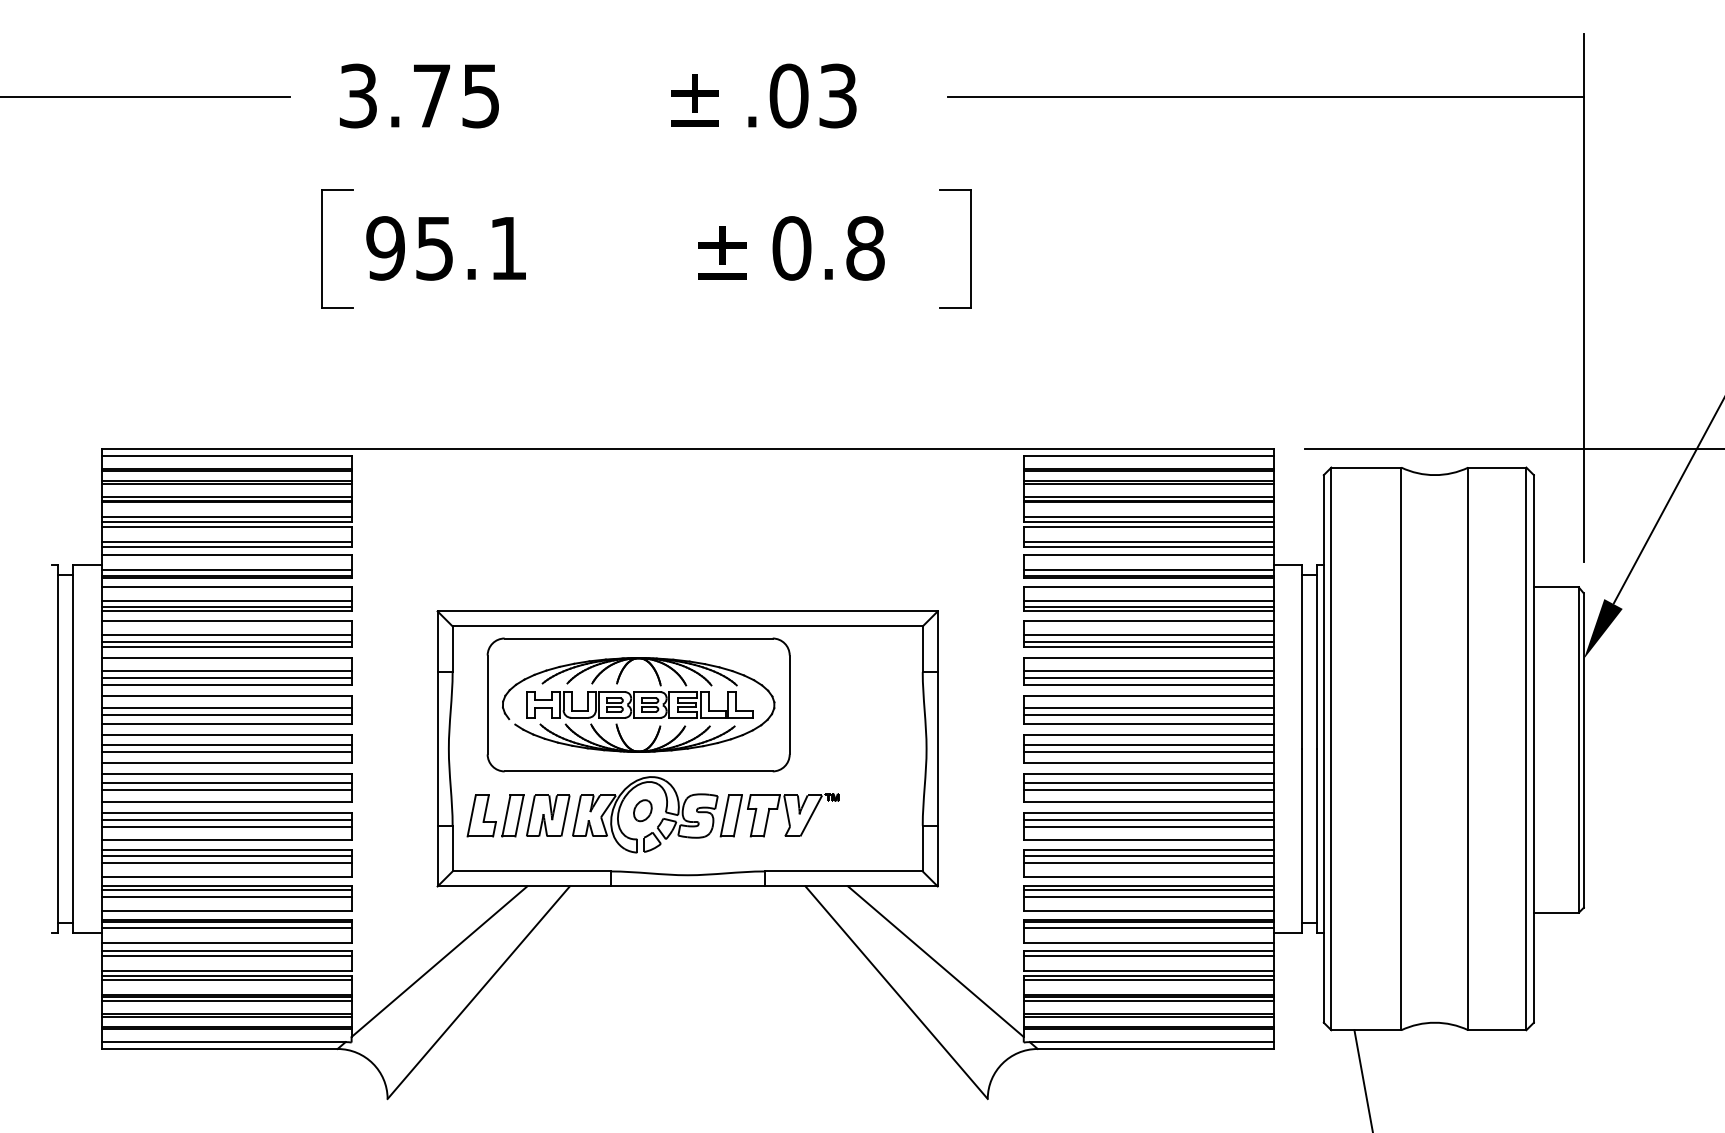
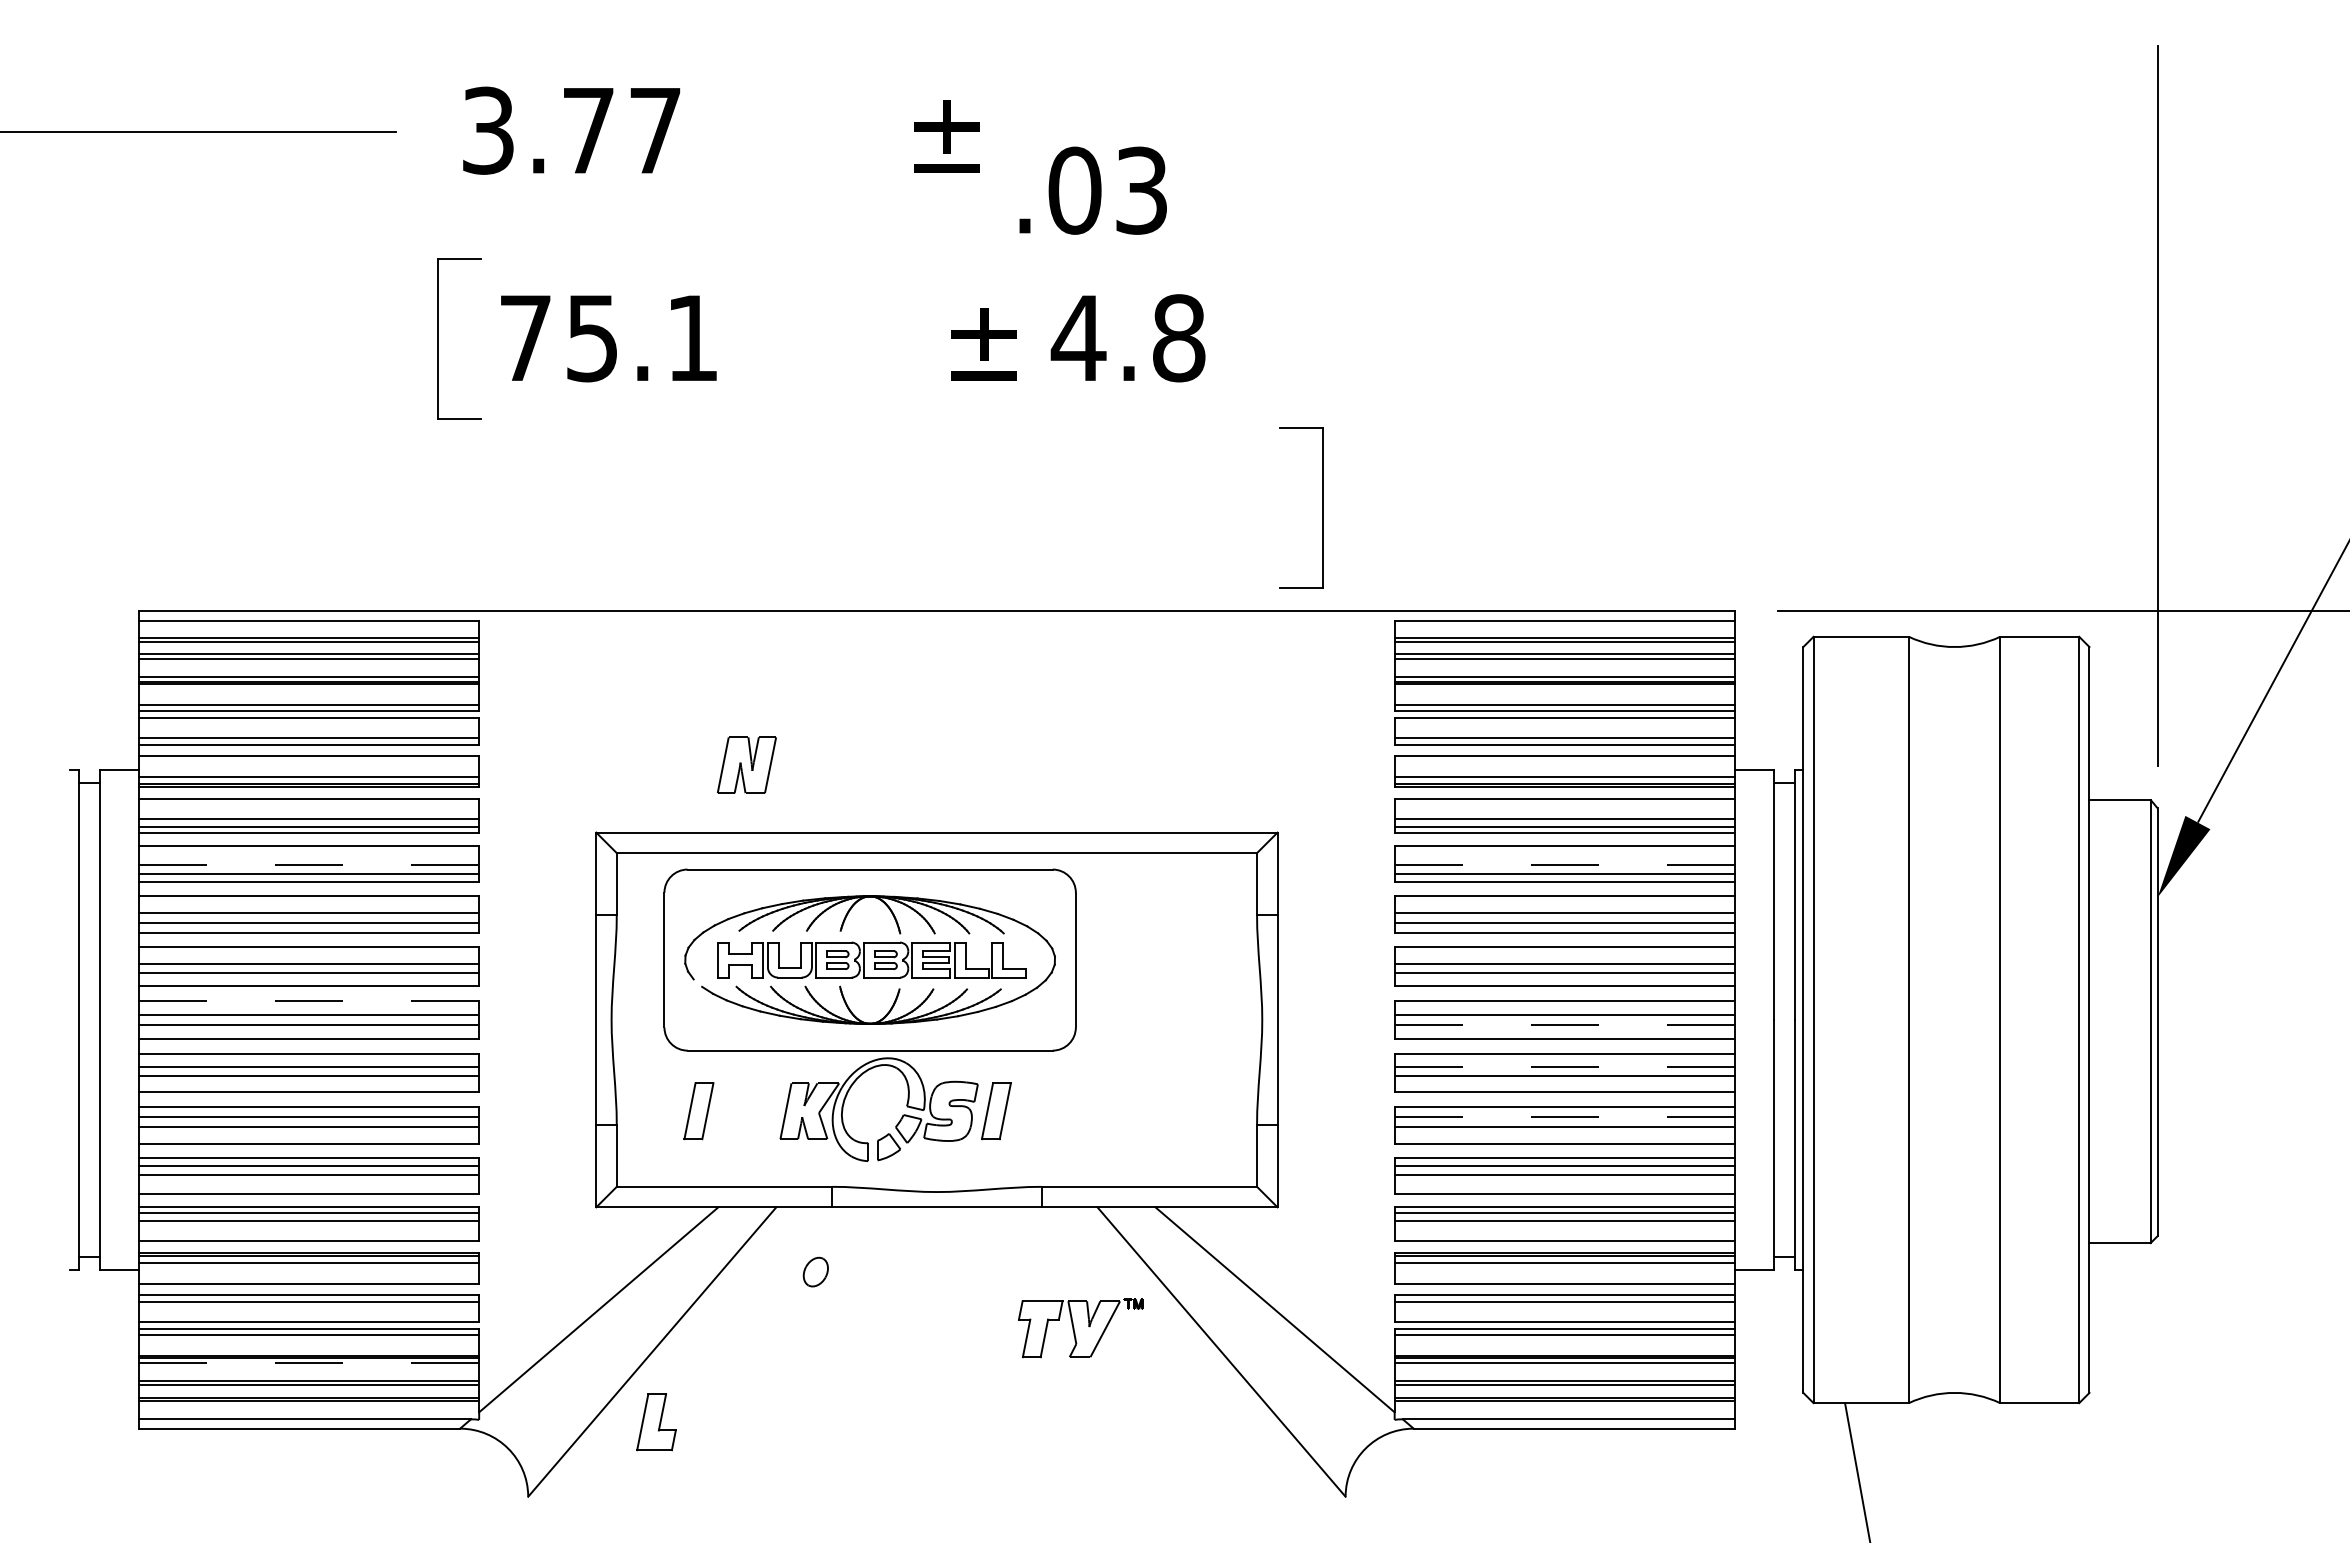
text: (801, 95) -> (1092, 190), moved
text: (481, 96) -> (655, 131), 3.75 -> 3.77
line: (1265, 96) -> (1724, 131), removed
text: (385, 248) -> (525, 338), 95.1 -> 75.1
text: (791, 248) -> (1078, 338), 0.8 -> 4.8
part: (970, 248) -> (1322, 507), moved
line: (226, 634) -> (308, 864), solid -> dashed
line: (1149, 634) -> (1565, 864), solid -> dashed
line: (226, 734) -> (308, 1000), solid -> dashed
line: (1149, 752) -> (1565, 1024), solid -> dashed
line: (1149, 783) -> (1565, 1066), solid -> dashed
part: (642, 810) -> (815, 1271), moved
part: (547, 815) -> (746, 764), moved
part: (793, 815) -> (1080, 1328), moved
part: (481, 816) -> (656, 1422), moved
line: (1149, 820) -> (1565, 1117), solid -> dashed
line: (226, 1001) -> (308, 1363), solid -> dashed

